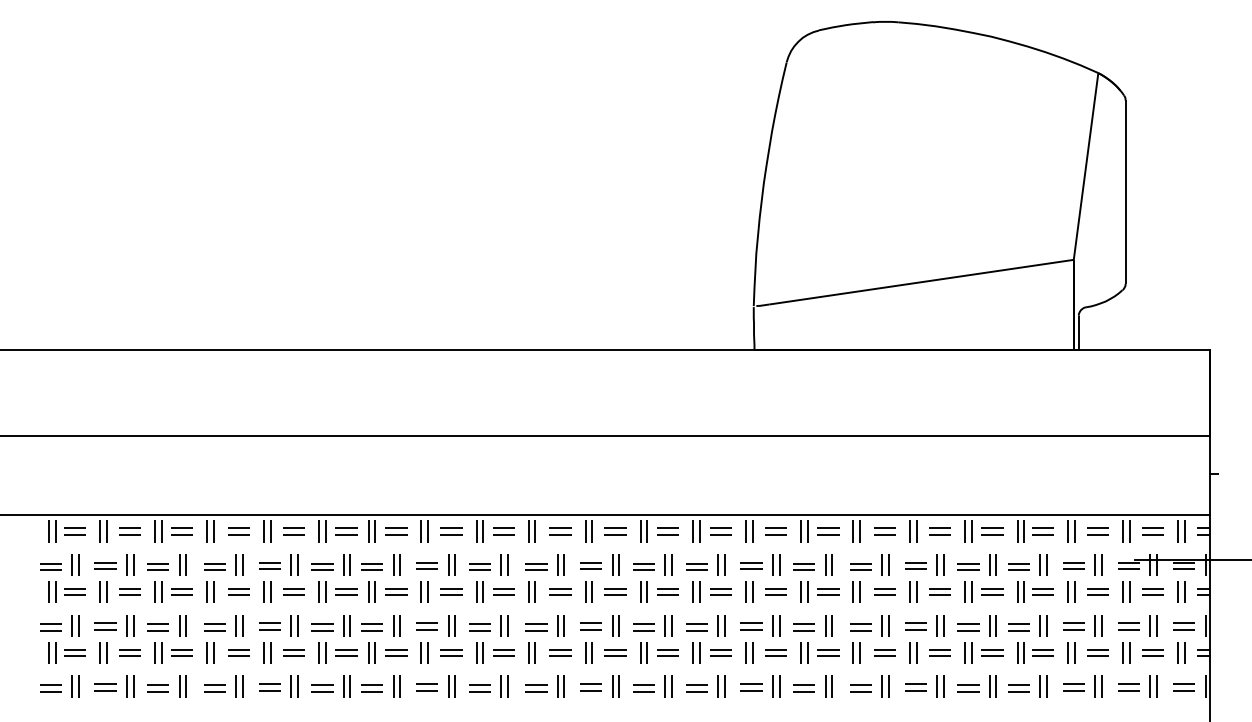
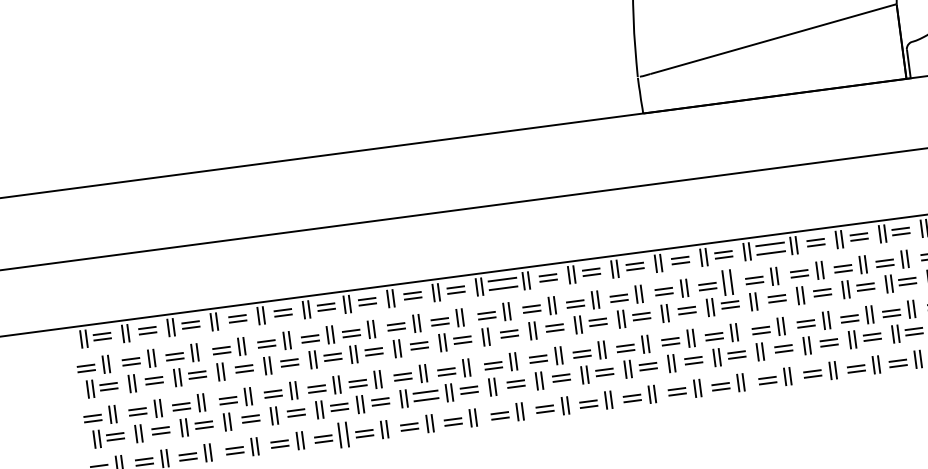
part: (560, 531) -> (502, 283), size x1.6
part: (884, 531) -> (770, 248), size x1.6
part: (828, 564) -> (727, 282), size x1.4
part: (451, 652) -> (426, 395), size x1.4
part: (346, 686) -> (343, 435), size x1.4

